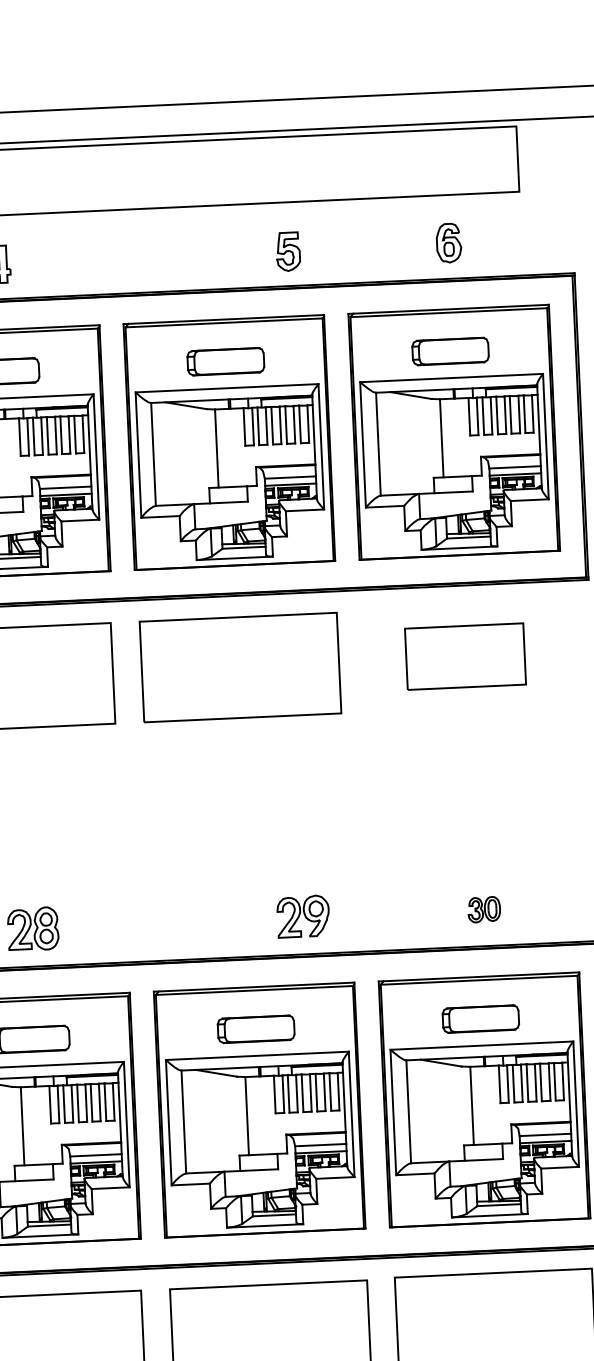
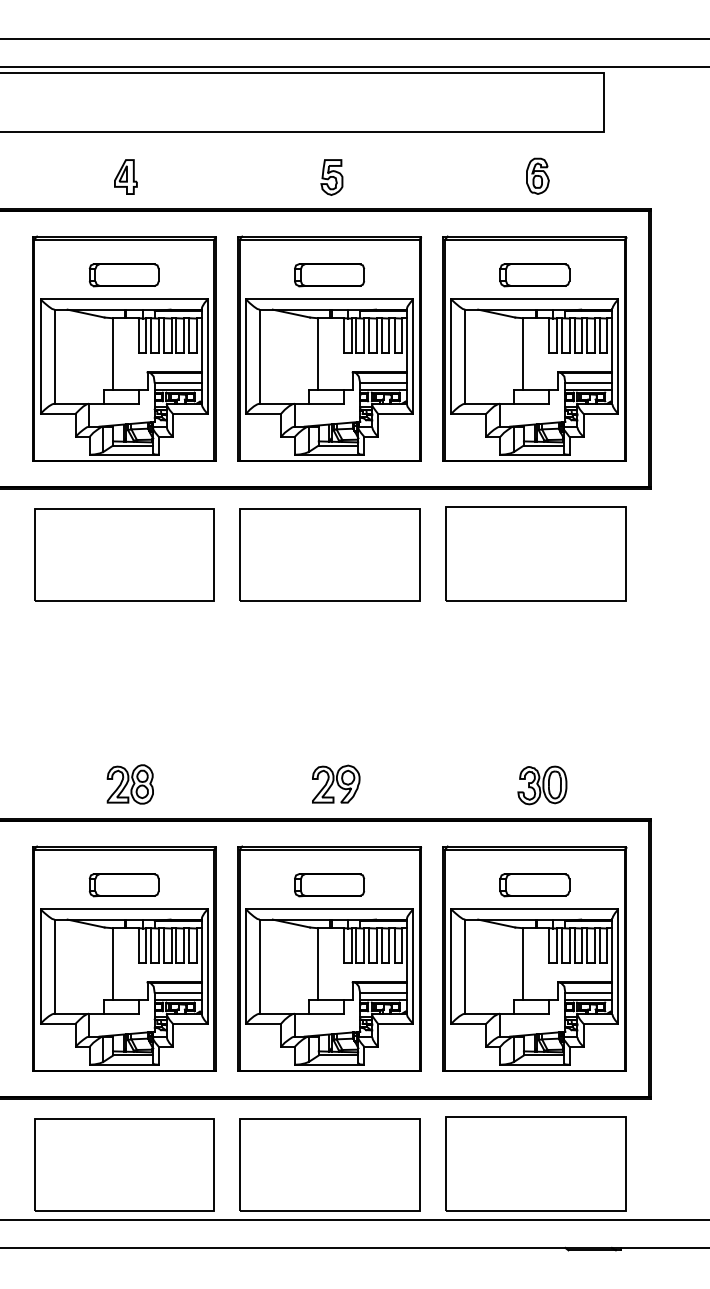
part: (287, 251) -> (331, 177), moved
part: (465, 656) -> (535, 553), size x1.67
part: (484, 909) -> (542, 785), size x1.67
part: (303, 915) -> (336, 783), moved

